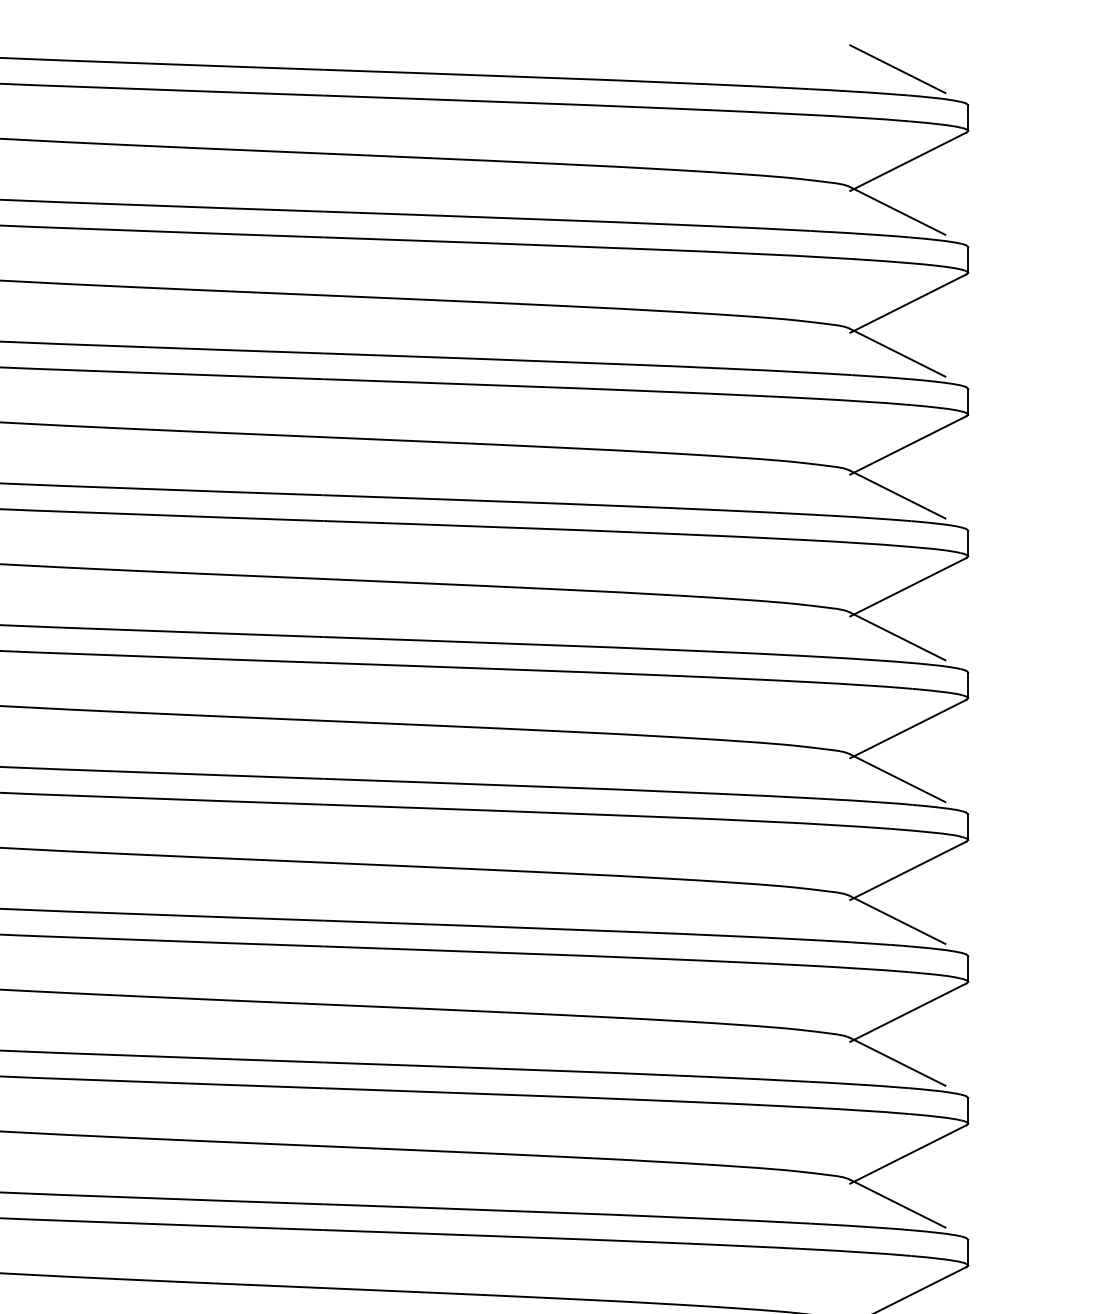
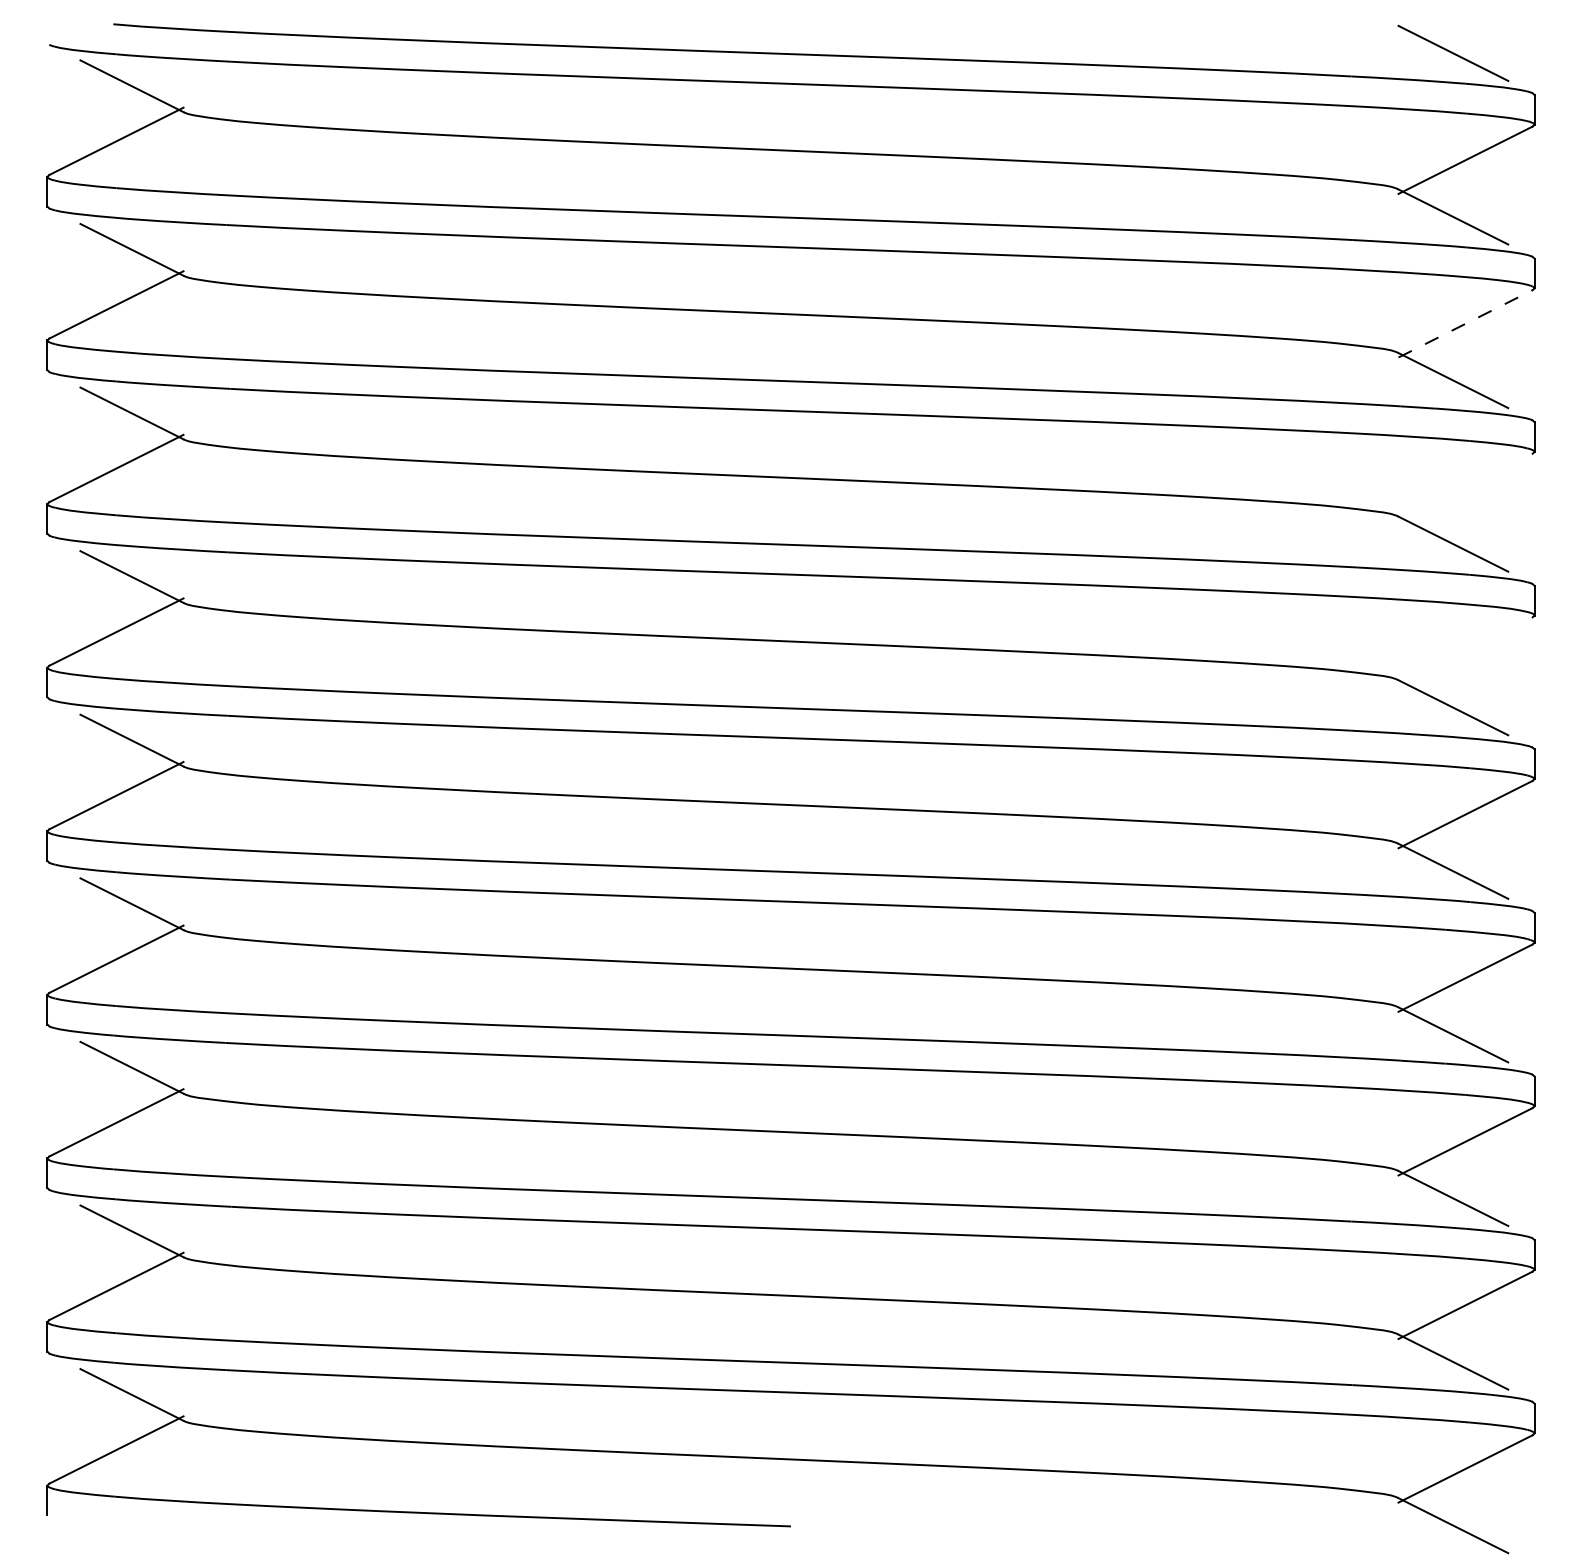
line: (909, 303) -> (1466, 323), solid -> dashed
line: (908, 445) -> (1465, 487), removed
line: (908, 586) -> (1465, 650), removed

